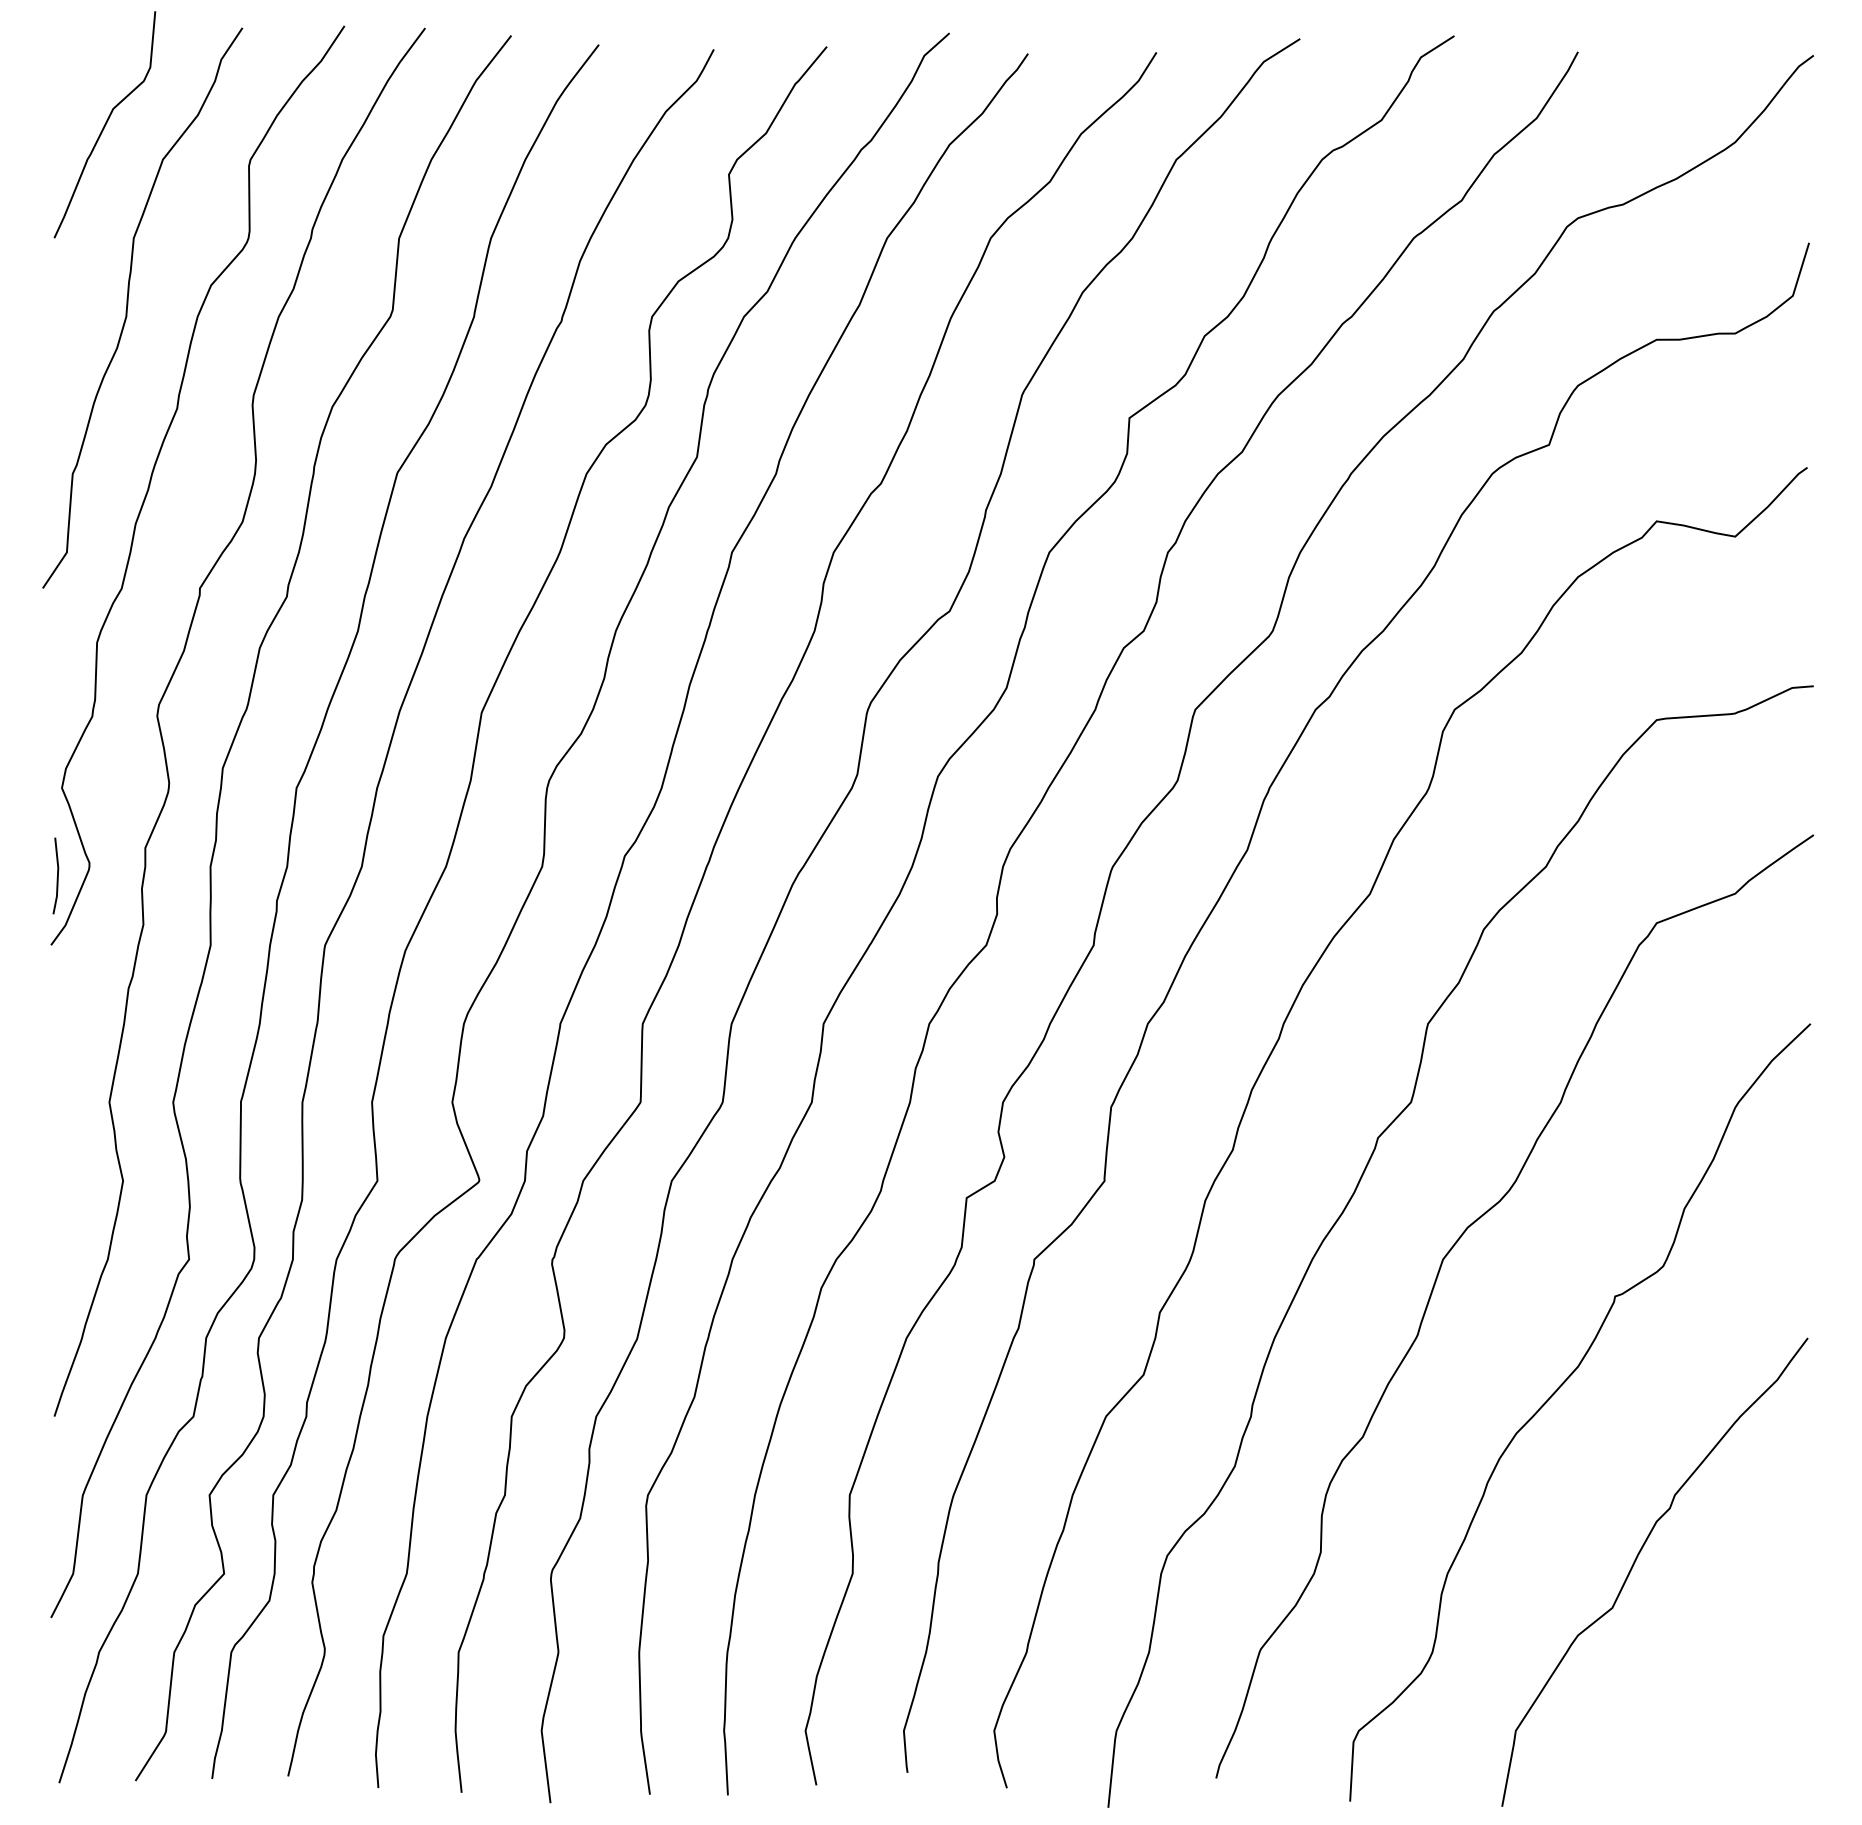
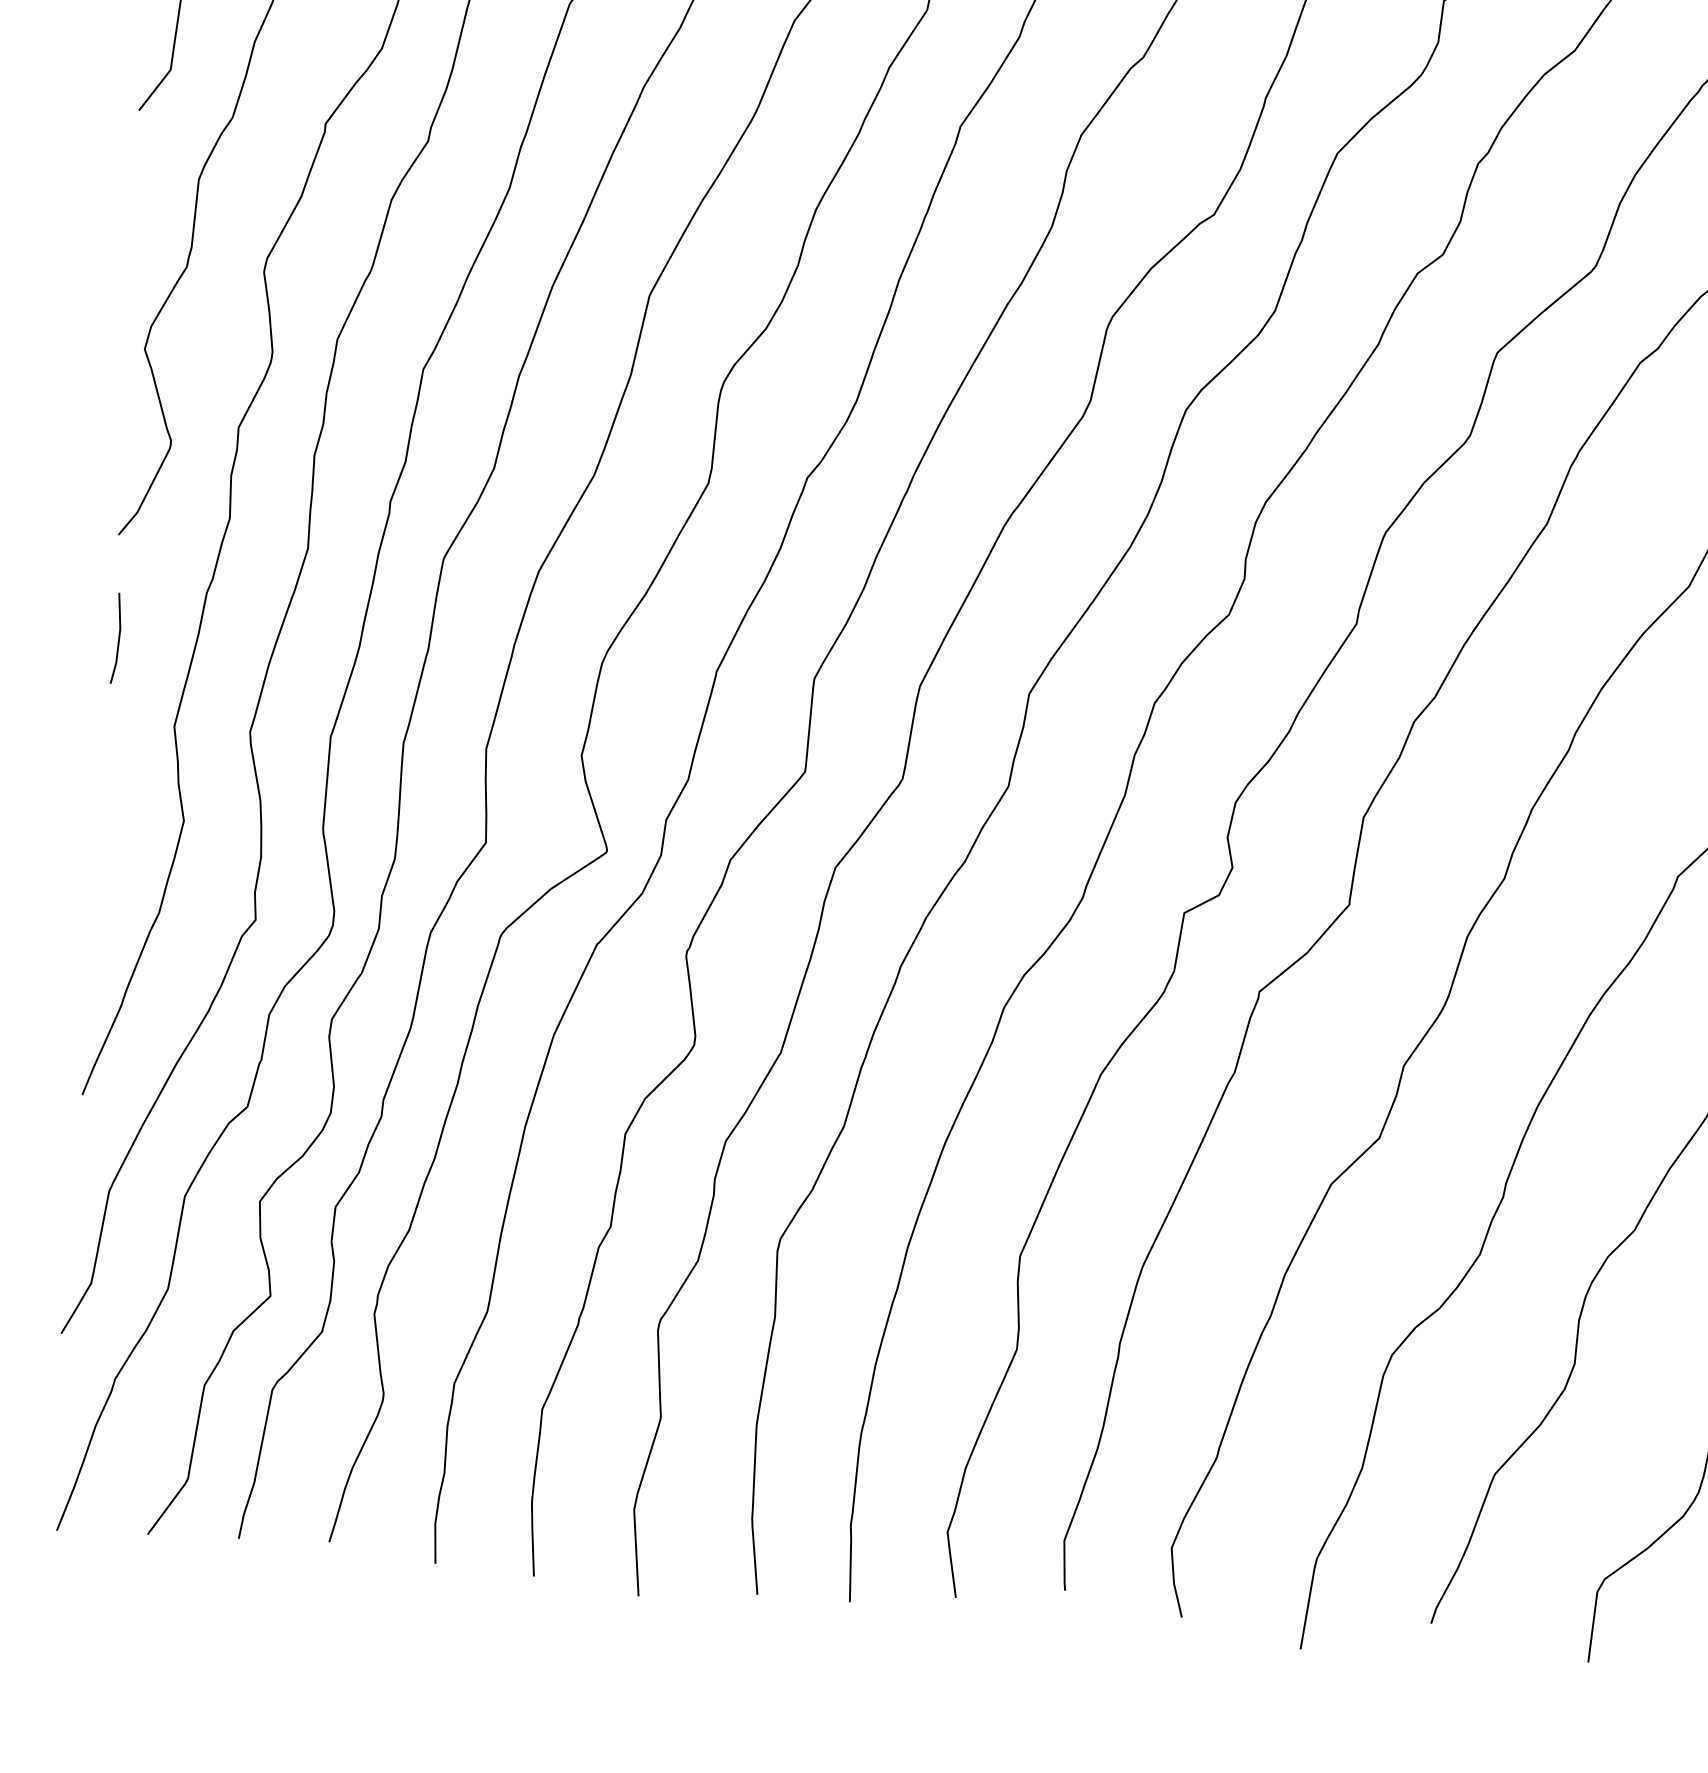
line: (57, 875) -> (118, 637), moved

